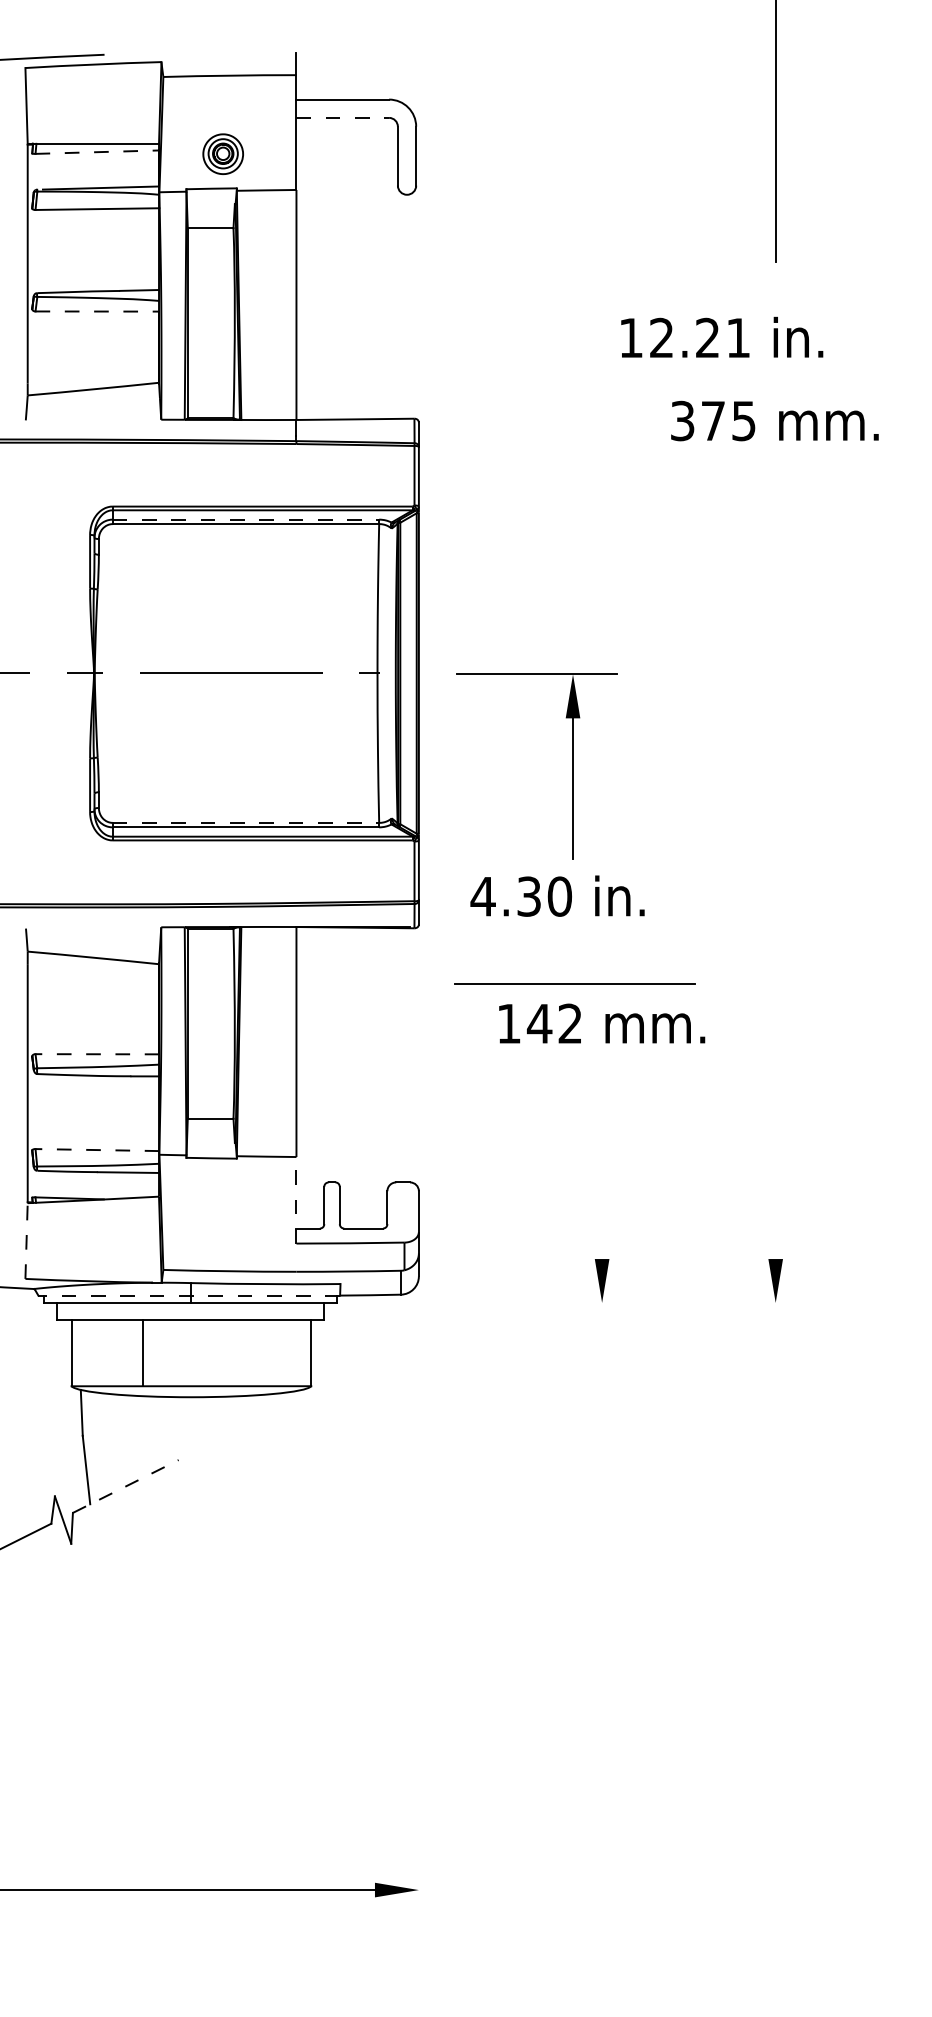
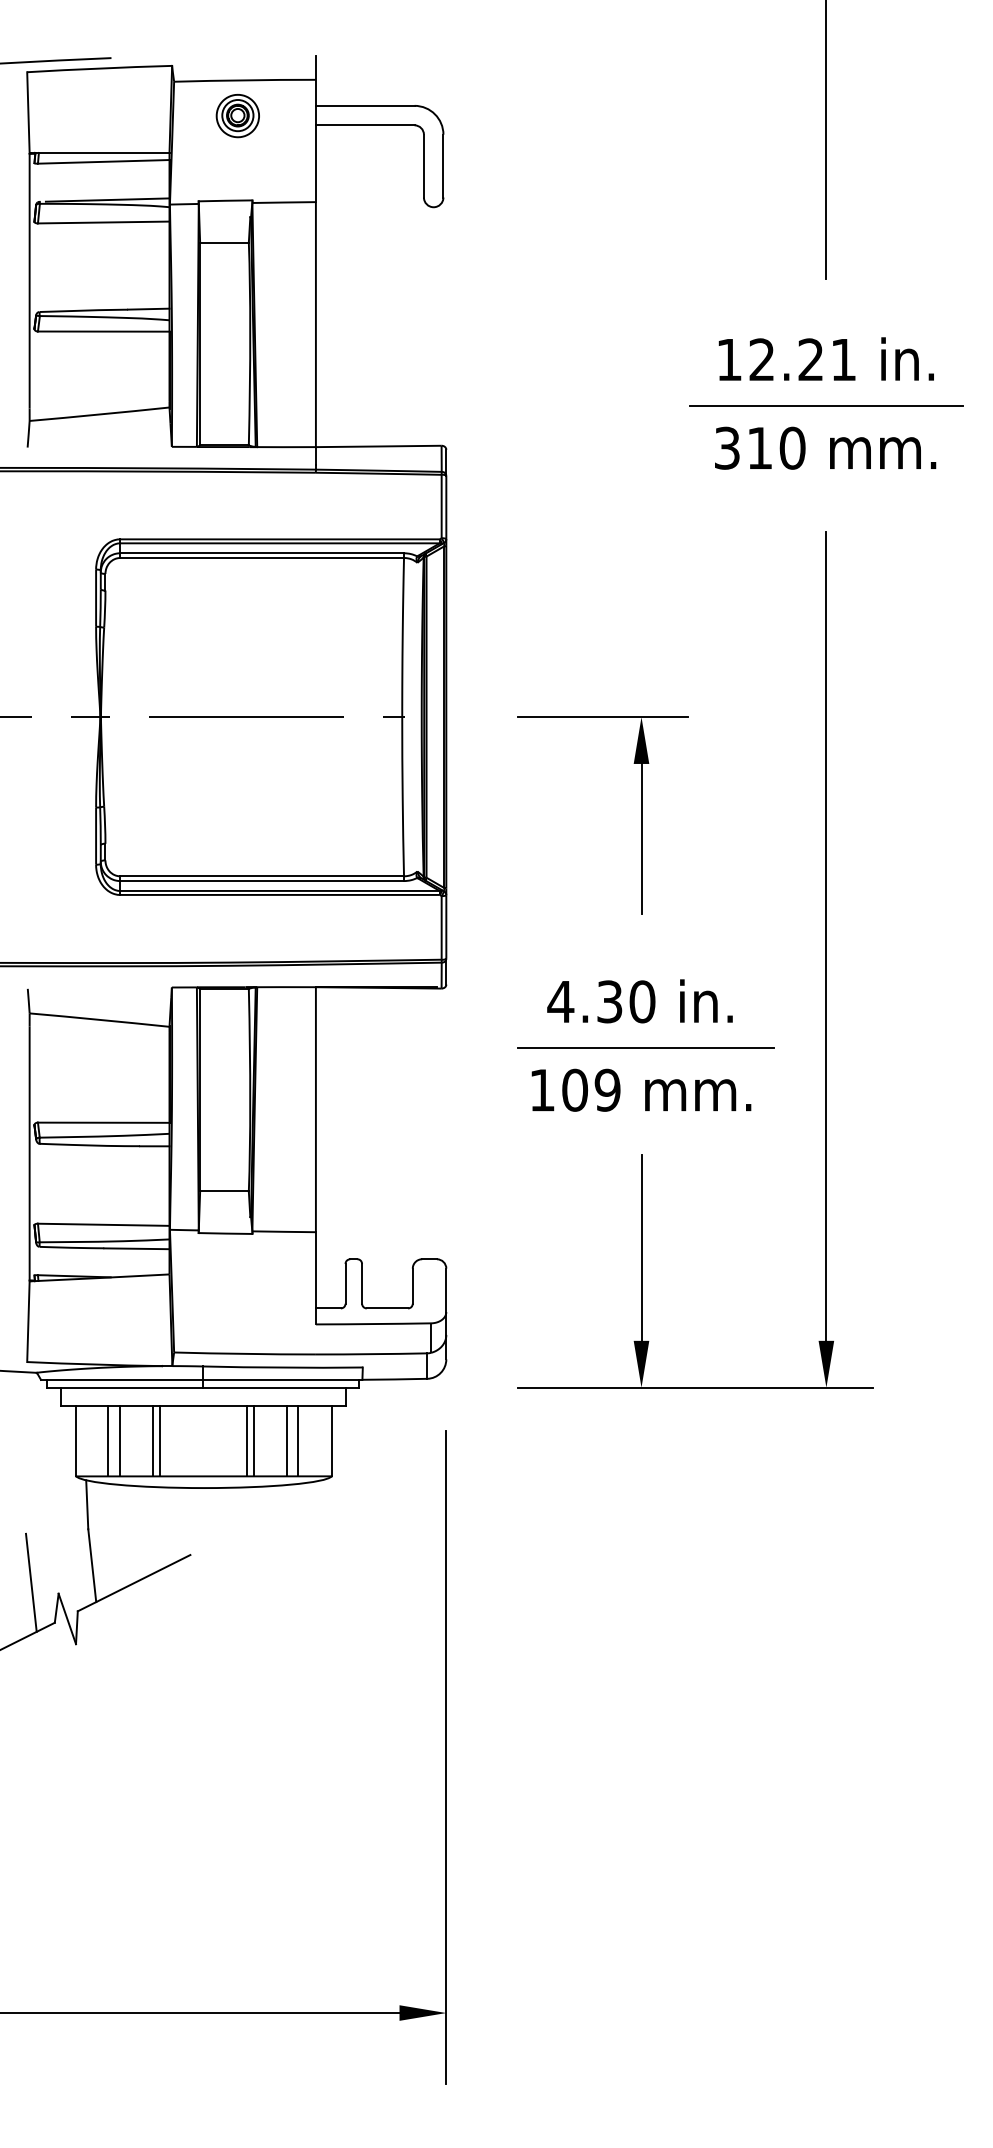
line: (343, 118) -> (365, 125), dashed -> solid
line: (97, 151) -> (103, 161), dashed -> solid
part: (222, 154) -> (237, 116), moved
line: (97, 311) -> (103, 331), dashed -> solid
text: (721, 336) -> (825, 358), moved
line: (775, 380) -> (826, 405), added
text: (728, 420) -> (776, 447), 375 -> 310
line: (246, 519) -> (262, 553), dashed -> solid
part: (573, 766) -> (641, 815), moved
line: (246, 823) -> (262, 876), dashed -> solid
line: (775, 879) -> (826, 936), added
text: (557, 896) -> (639, 1001), moved
line: (574, 983) -> (645, 1047), moved
text: (554, 1023) -> (590, 1089), 142 -> 109
line: (97, 1054) -> (103, 1122), dashed -> solid
line: (97, 1149) -> (103, 1224), dashed -> solid
line: (602, 1171) -> (641, 1247), added
line: (296, 1199) -> (315, 1277), dashed -> solid
line: (26, 1240) -> (28, 1321), dashed -> solid
line: (189, 1295) -> (201, 1379), dashed -> solid
line: (652, 1302) -> (695, 1387), added
line: (101, 1353) -> (108, 1441), added
line: (112, 1353) -> (119, 1441), added
line: (149, 1353) -> (159, 1441), added
line: (231, 1353) -> (246, 1441), added
line: (237, 1353) -> (253, 1441), added
line: (268, 1353) -> (286, 1441), added
line: (280, 1353) -> (298, 1441), added
line: (29, 1485) -> (31, 1582), added
line: (126, 1486) -> (134, 1583), dashed -> solid
line: (419, 1650) -> (446, 1757), added

